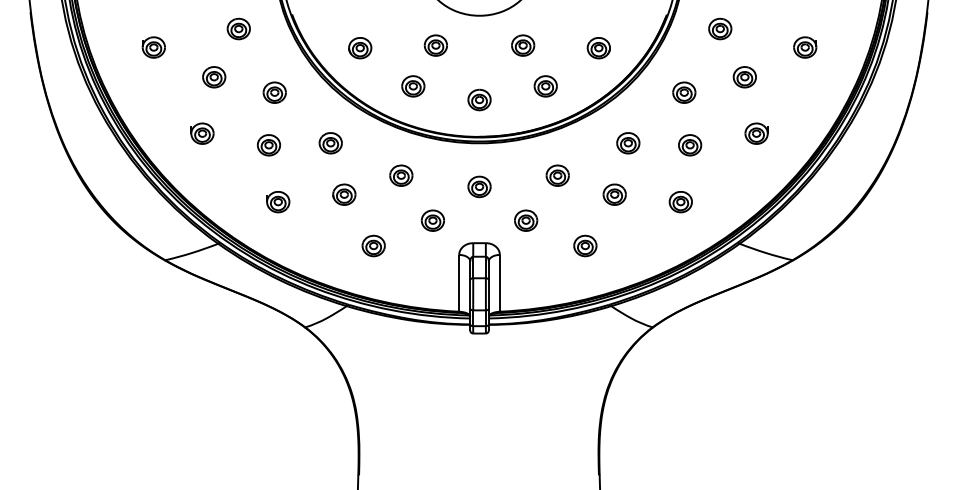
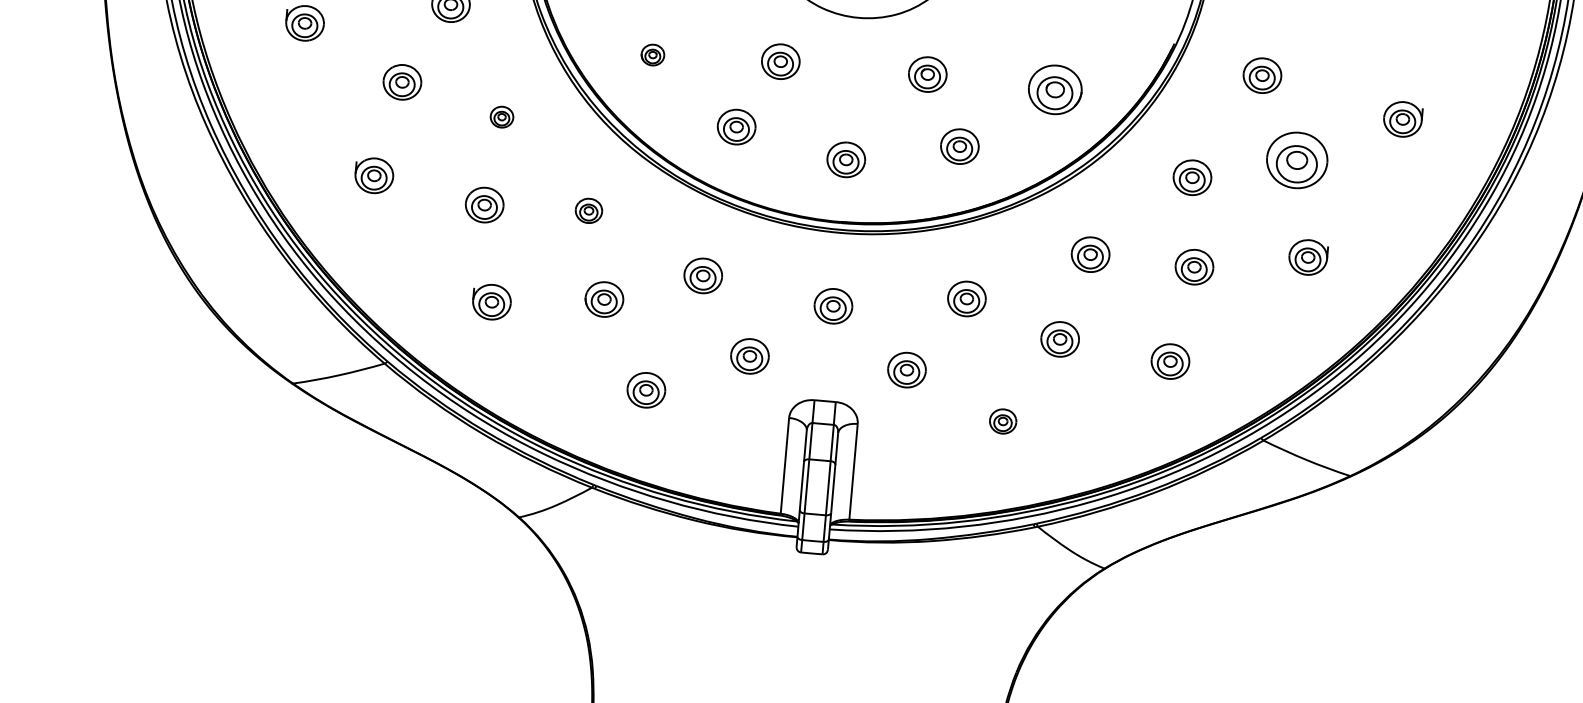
part: (360, 48) -> (653, 55), size x0.6
part: (598, 48) -> (1054, 90), size x1.4
part: (744, 77) -> (1296, 160), size x1.6
part: (274, 92) -> (501, 116), size x0.6
part: (330, 143) -> (588, 211), size x0.7
part: (585, 245) -> (1003, 420), size x0.7

